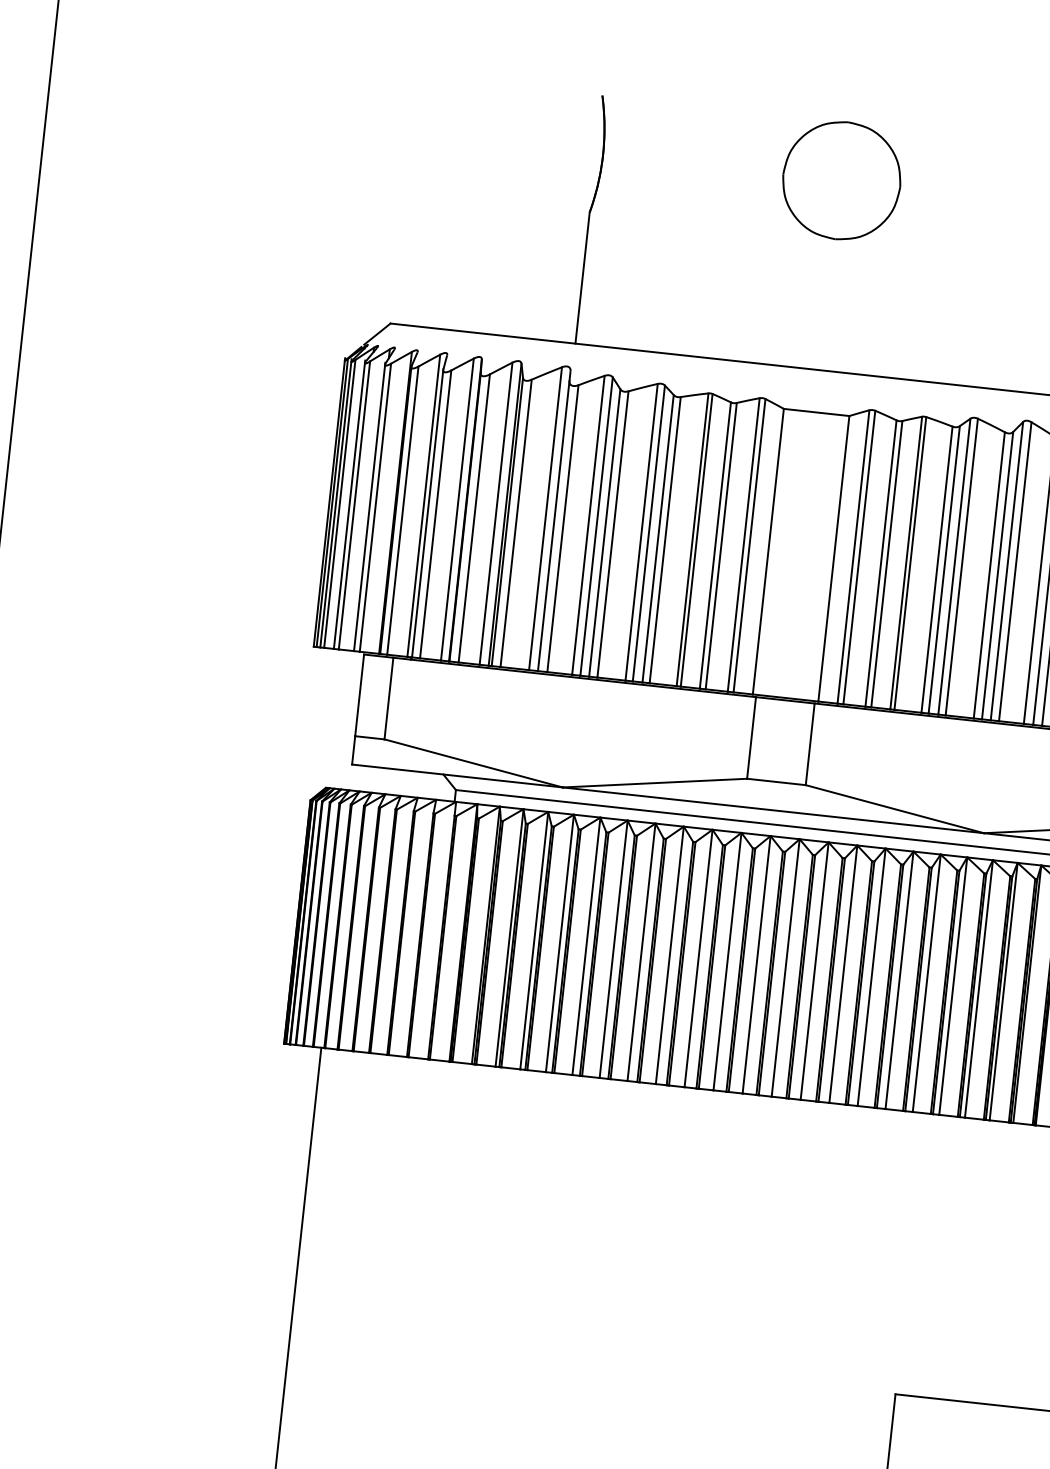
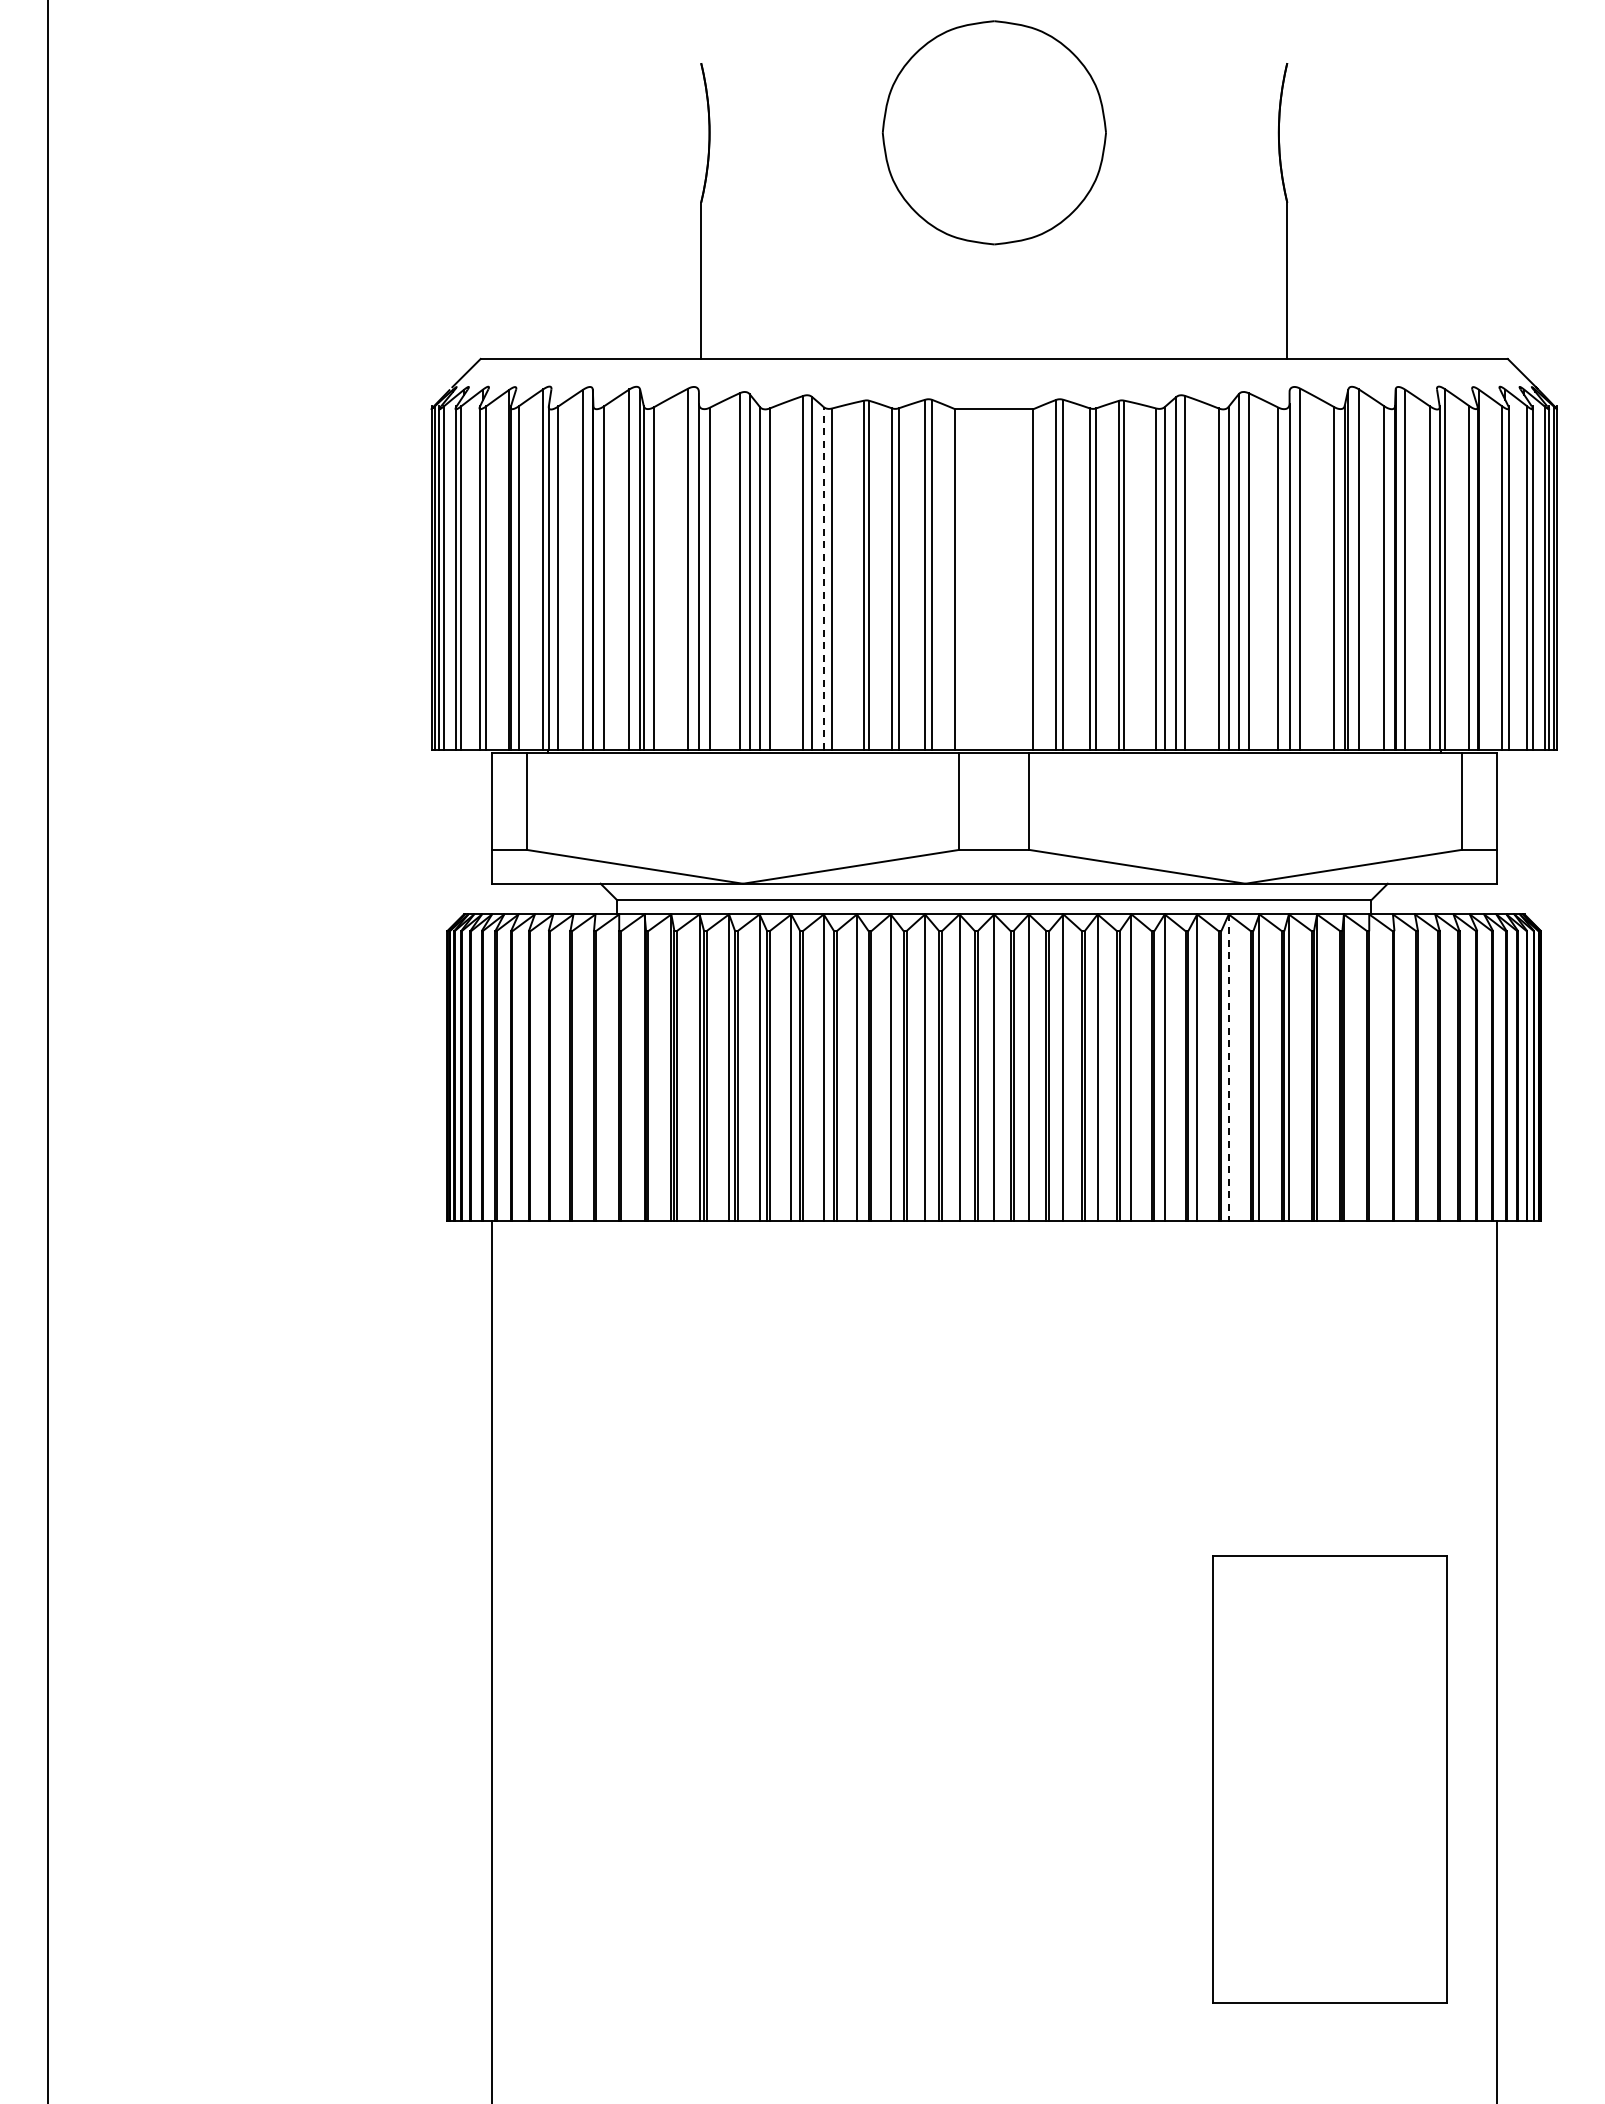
part: (841, 180) -> (993, 132), size x1.6
line: (658, 538) -> (823, 577), solid -> dashed
line: (953, 985) -> (1228, 1067), solid -> dashed

